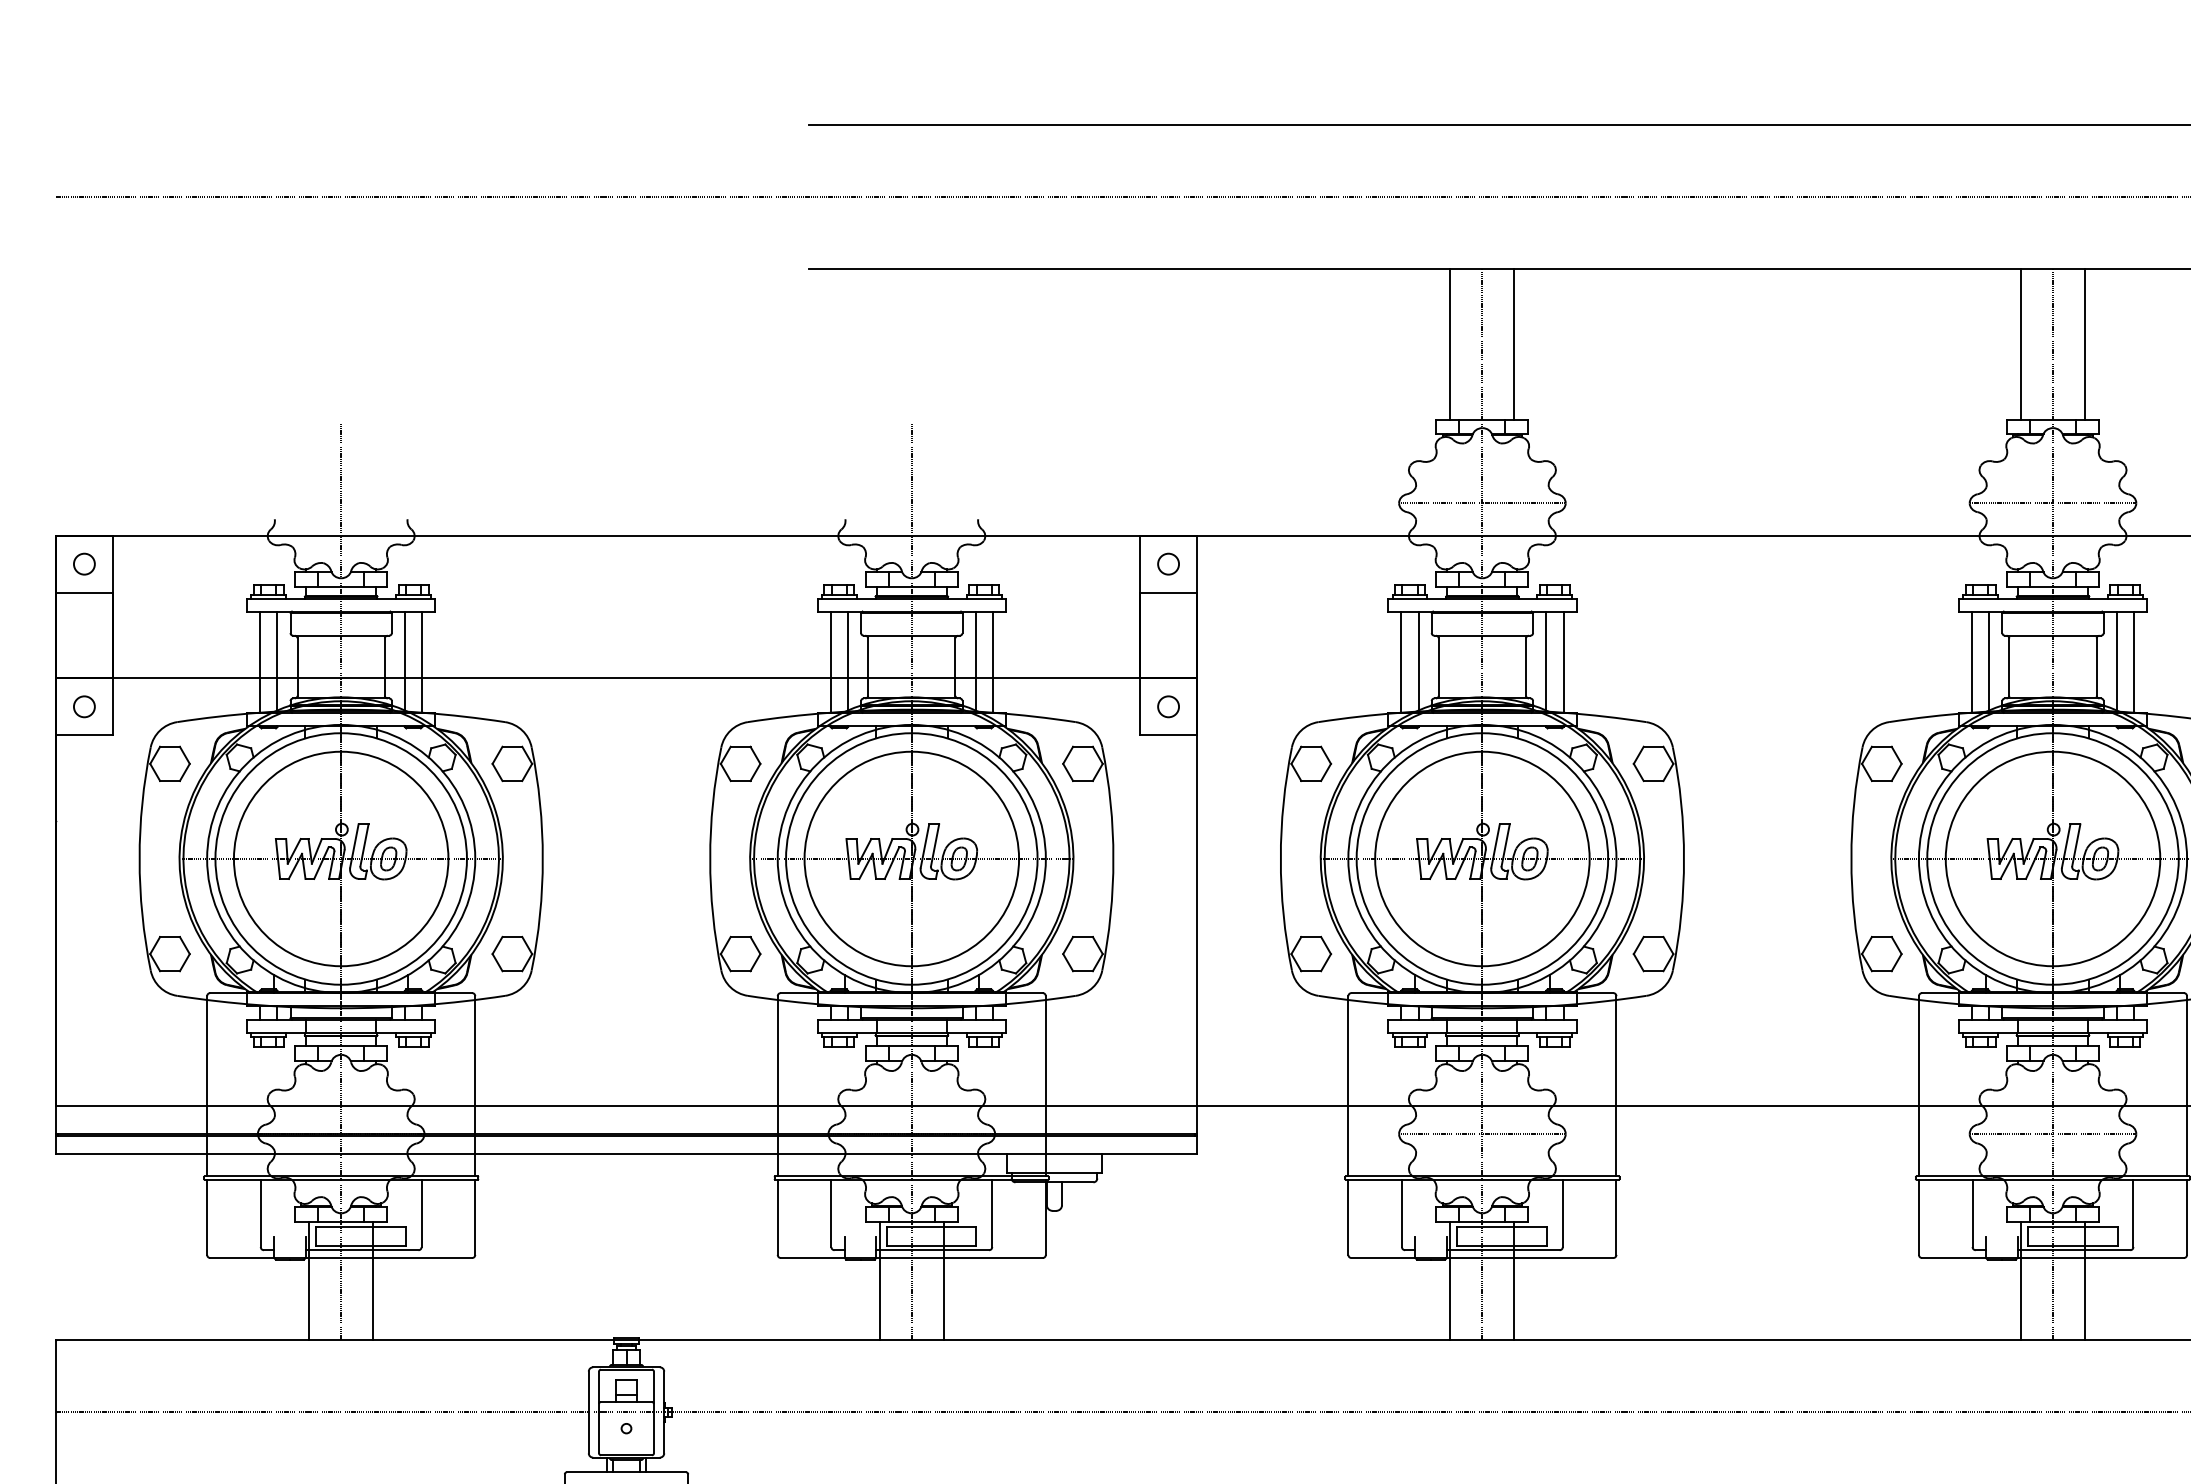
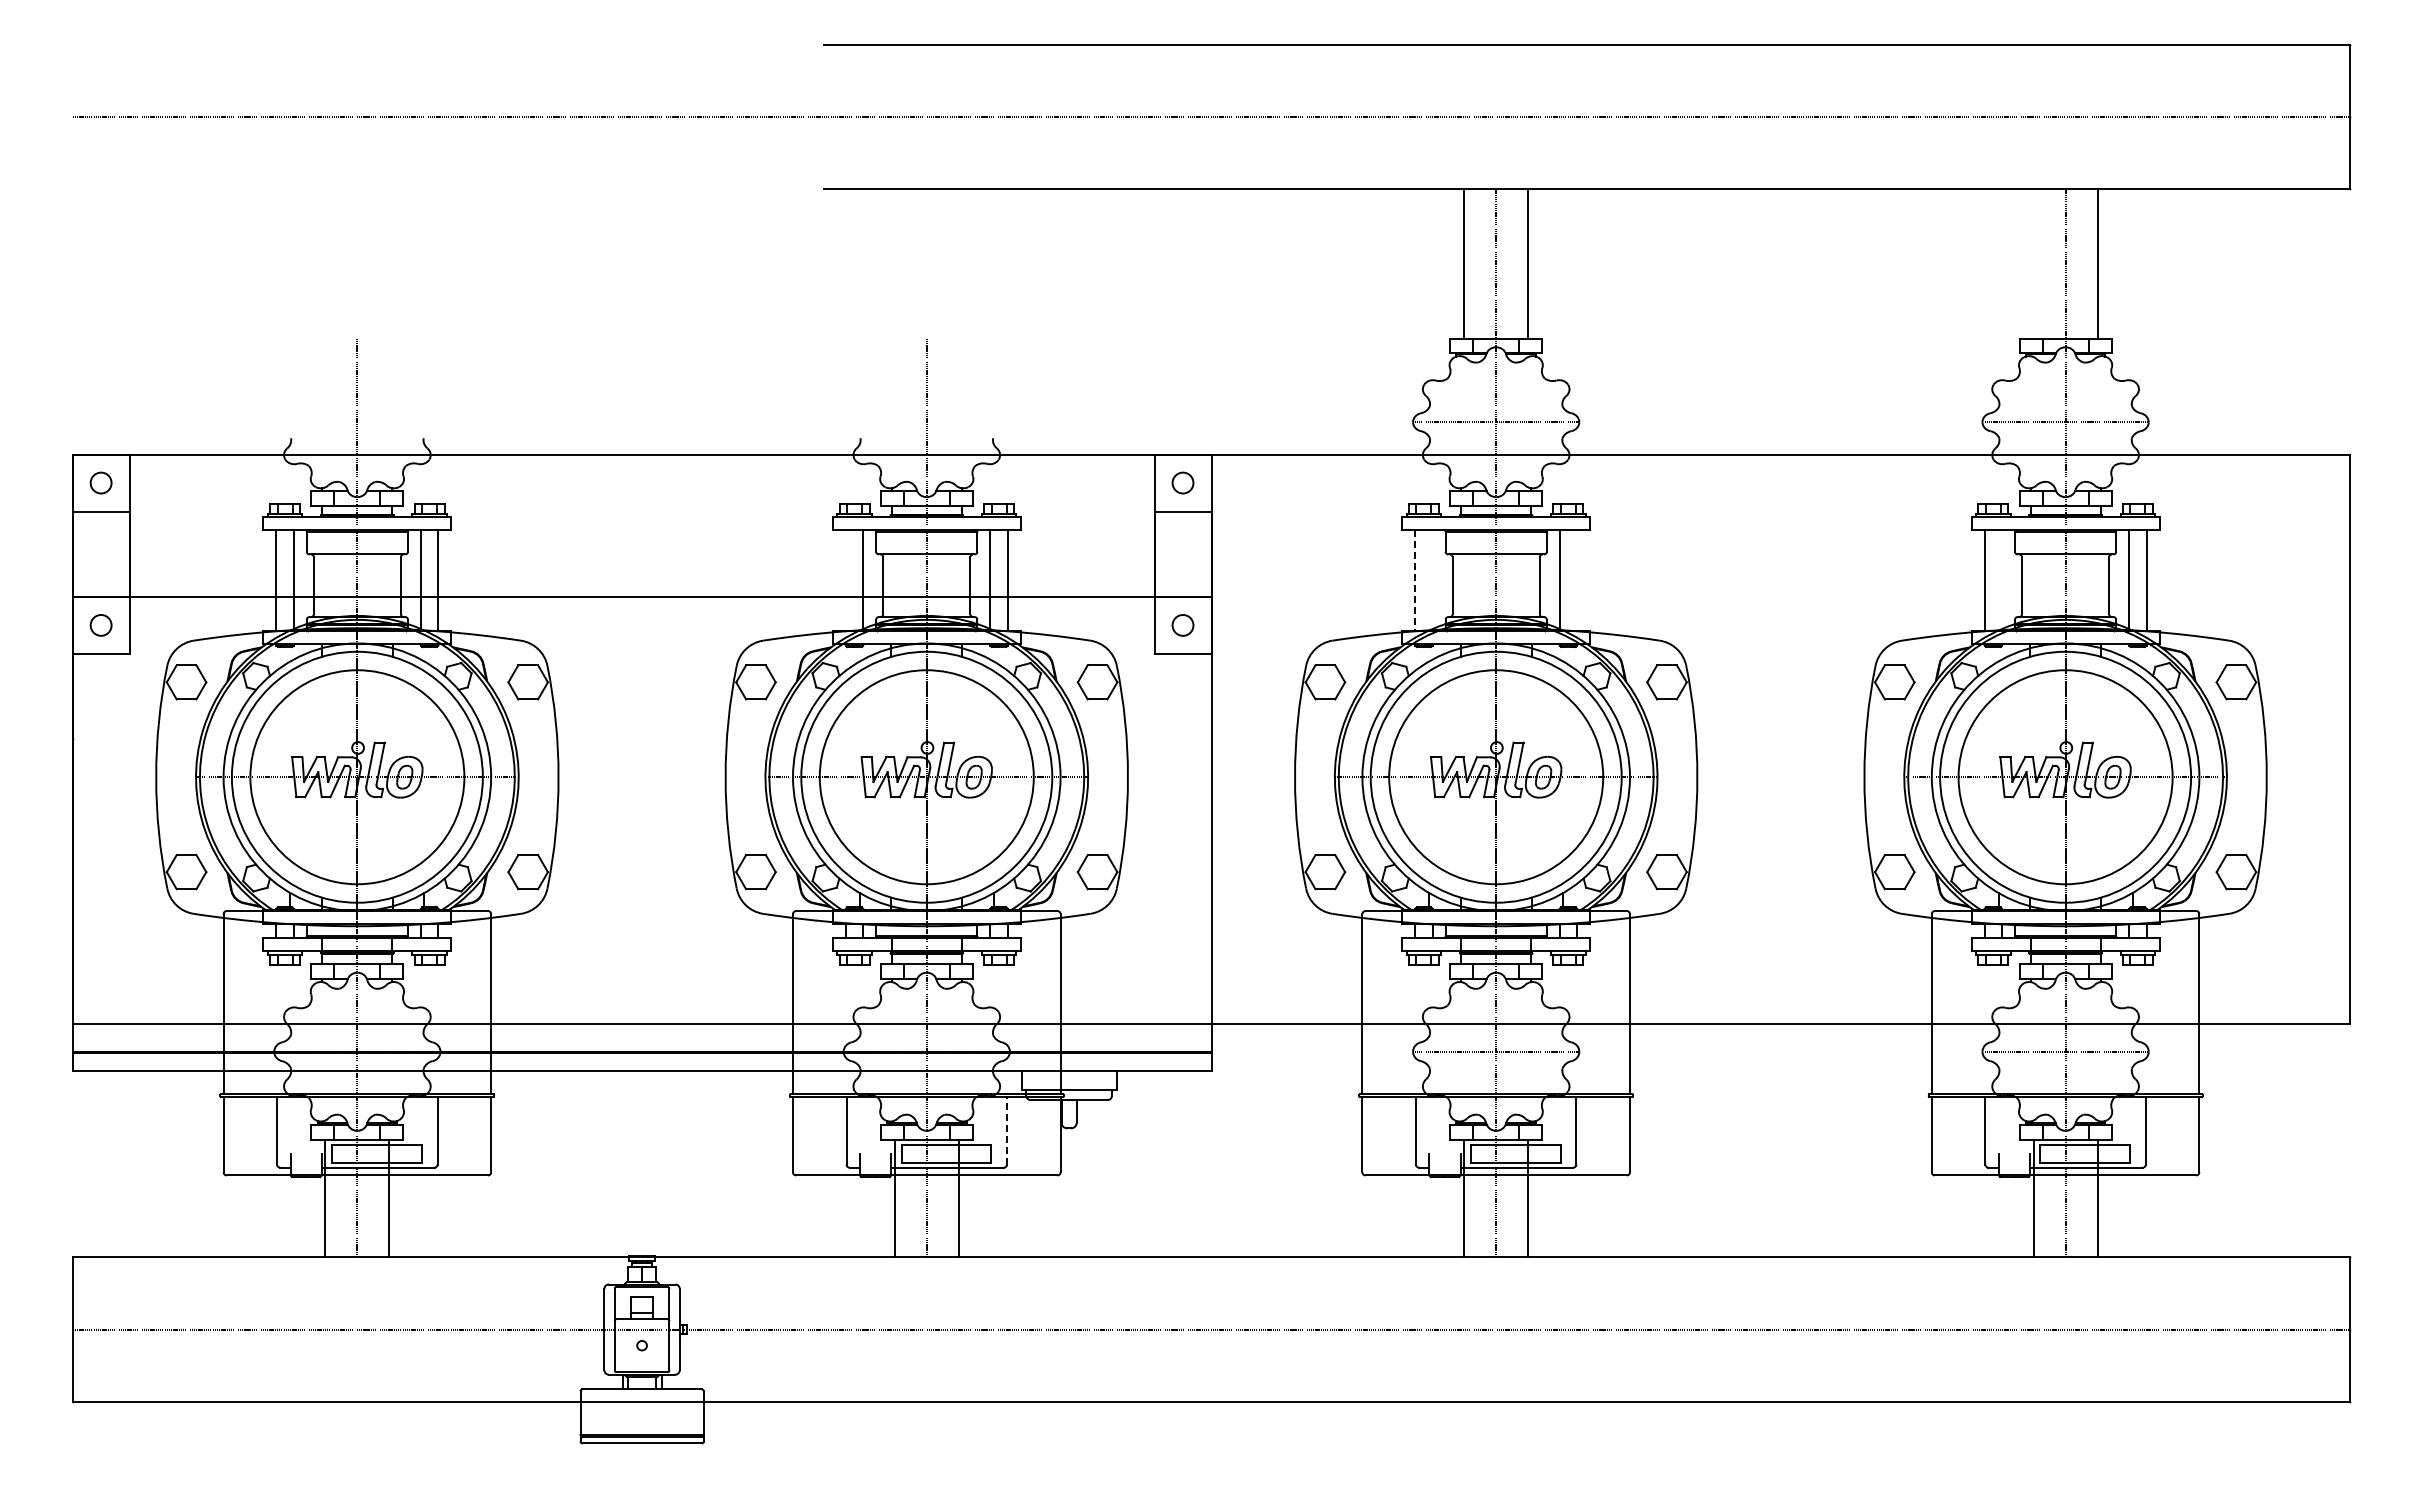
line: (2020, 344) -> (2033, 263), removed
line: (830, 661) -> (845, 580), removed
line: (1418, 661) -> (1432, 580), removed
line: (1563, 661) -> (1577, 580), removed
line: (1989, 661) -> (2002, 580), removed
line: (1401, 662) -> (1415, 581), solid -> dashed
line: (992, 1212) -> (1007, 1130), solid -> dashed

